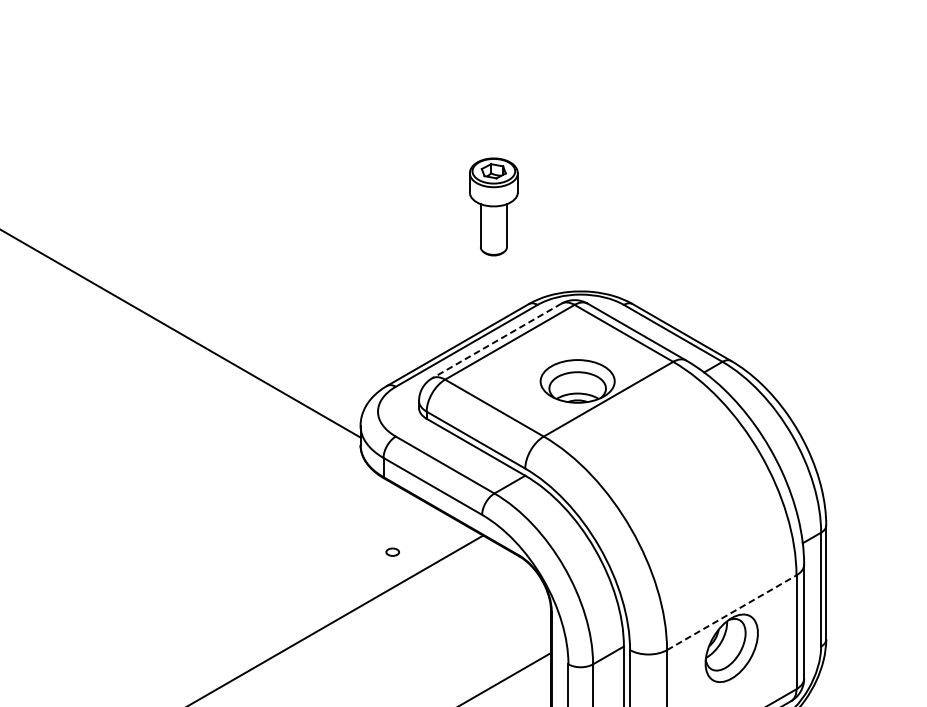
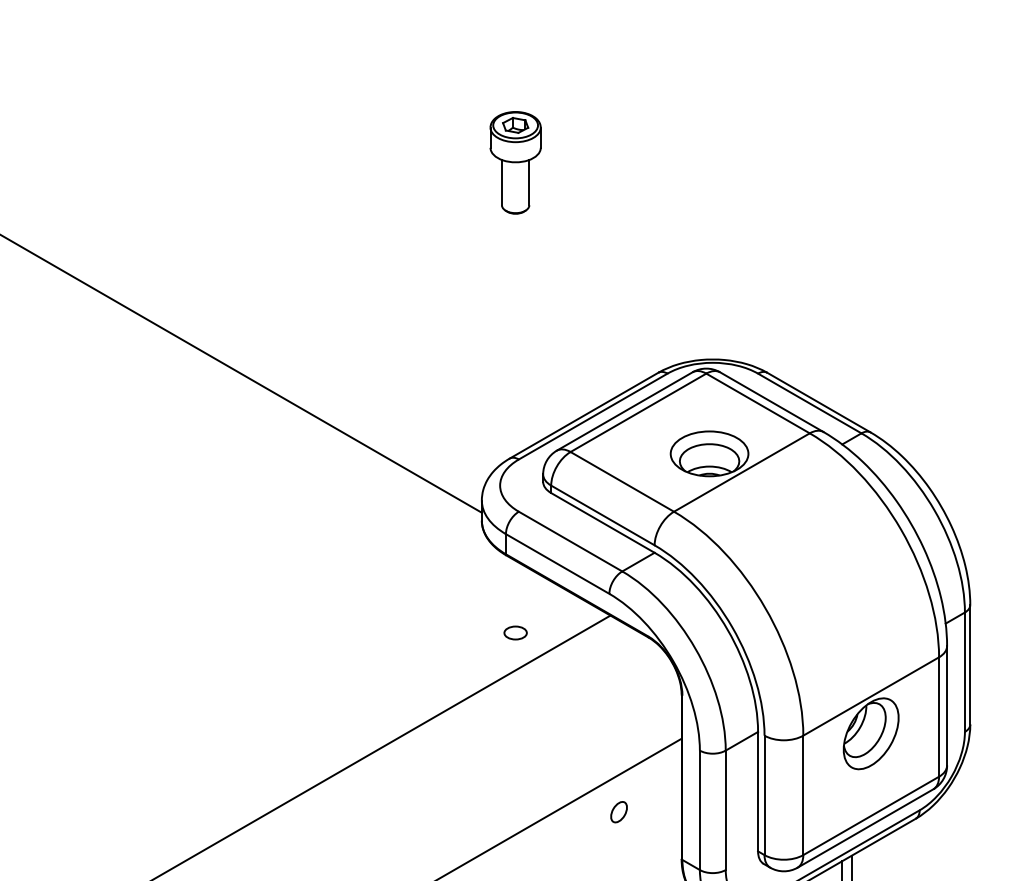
part: (493, 206) -> (515, 162), moved
line: (496, 341) -> (624, 411), dashed -> solid
part: (392, 551) -> (515, 632), size x1.67
line: (732, 612) -> (871, 696), dashed -> solid

